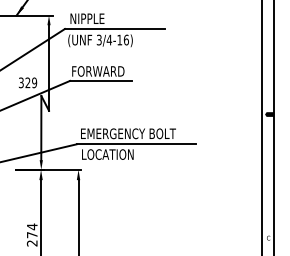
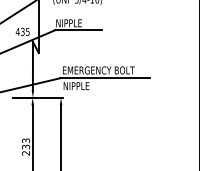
text: (98, 71) -> (76, 23), FORWARD -> NIPPLE
text: (27, 82) -> (22, 31), 329 -> 435
text: (108, 154) -> (83, 86), LOCATION -> NIPPLE
text: (31, 230) -> (25, 143), 274 -> 233

